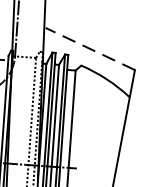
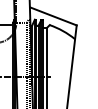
line: (89, 48) -> (53, 16), dashed -> solid

